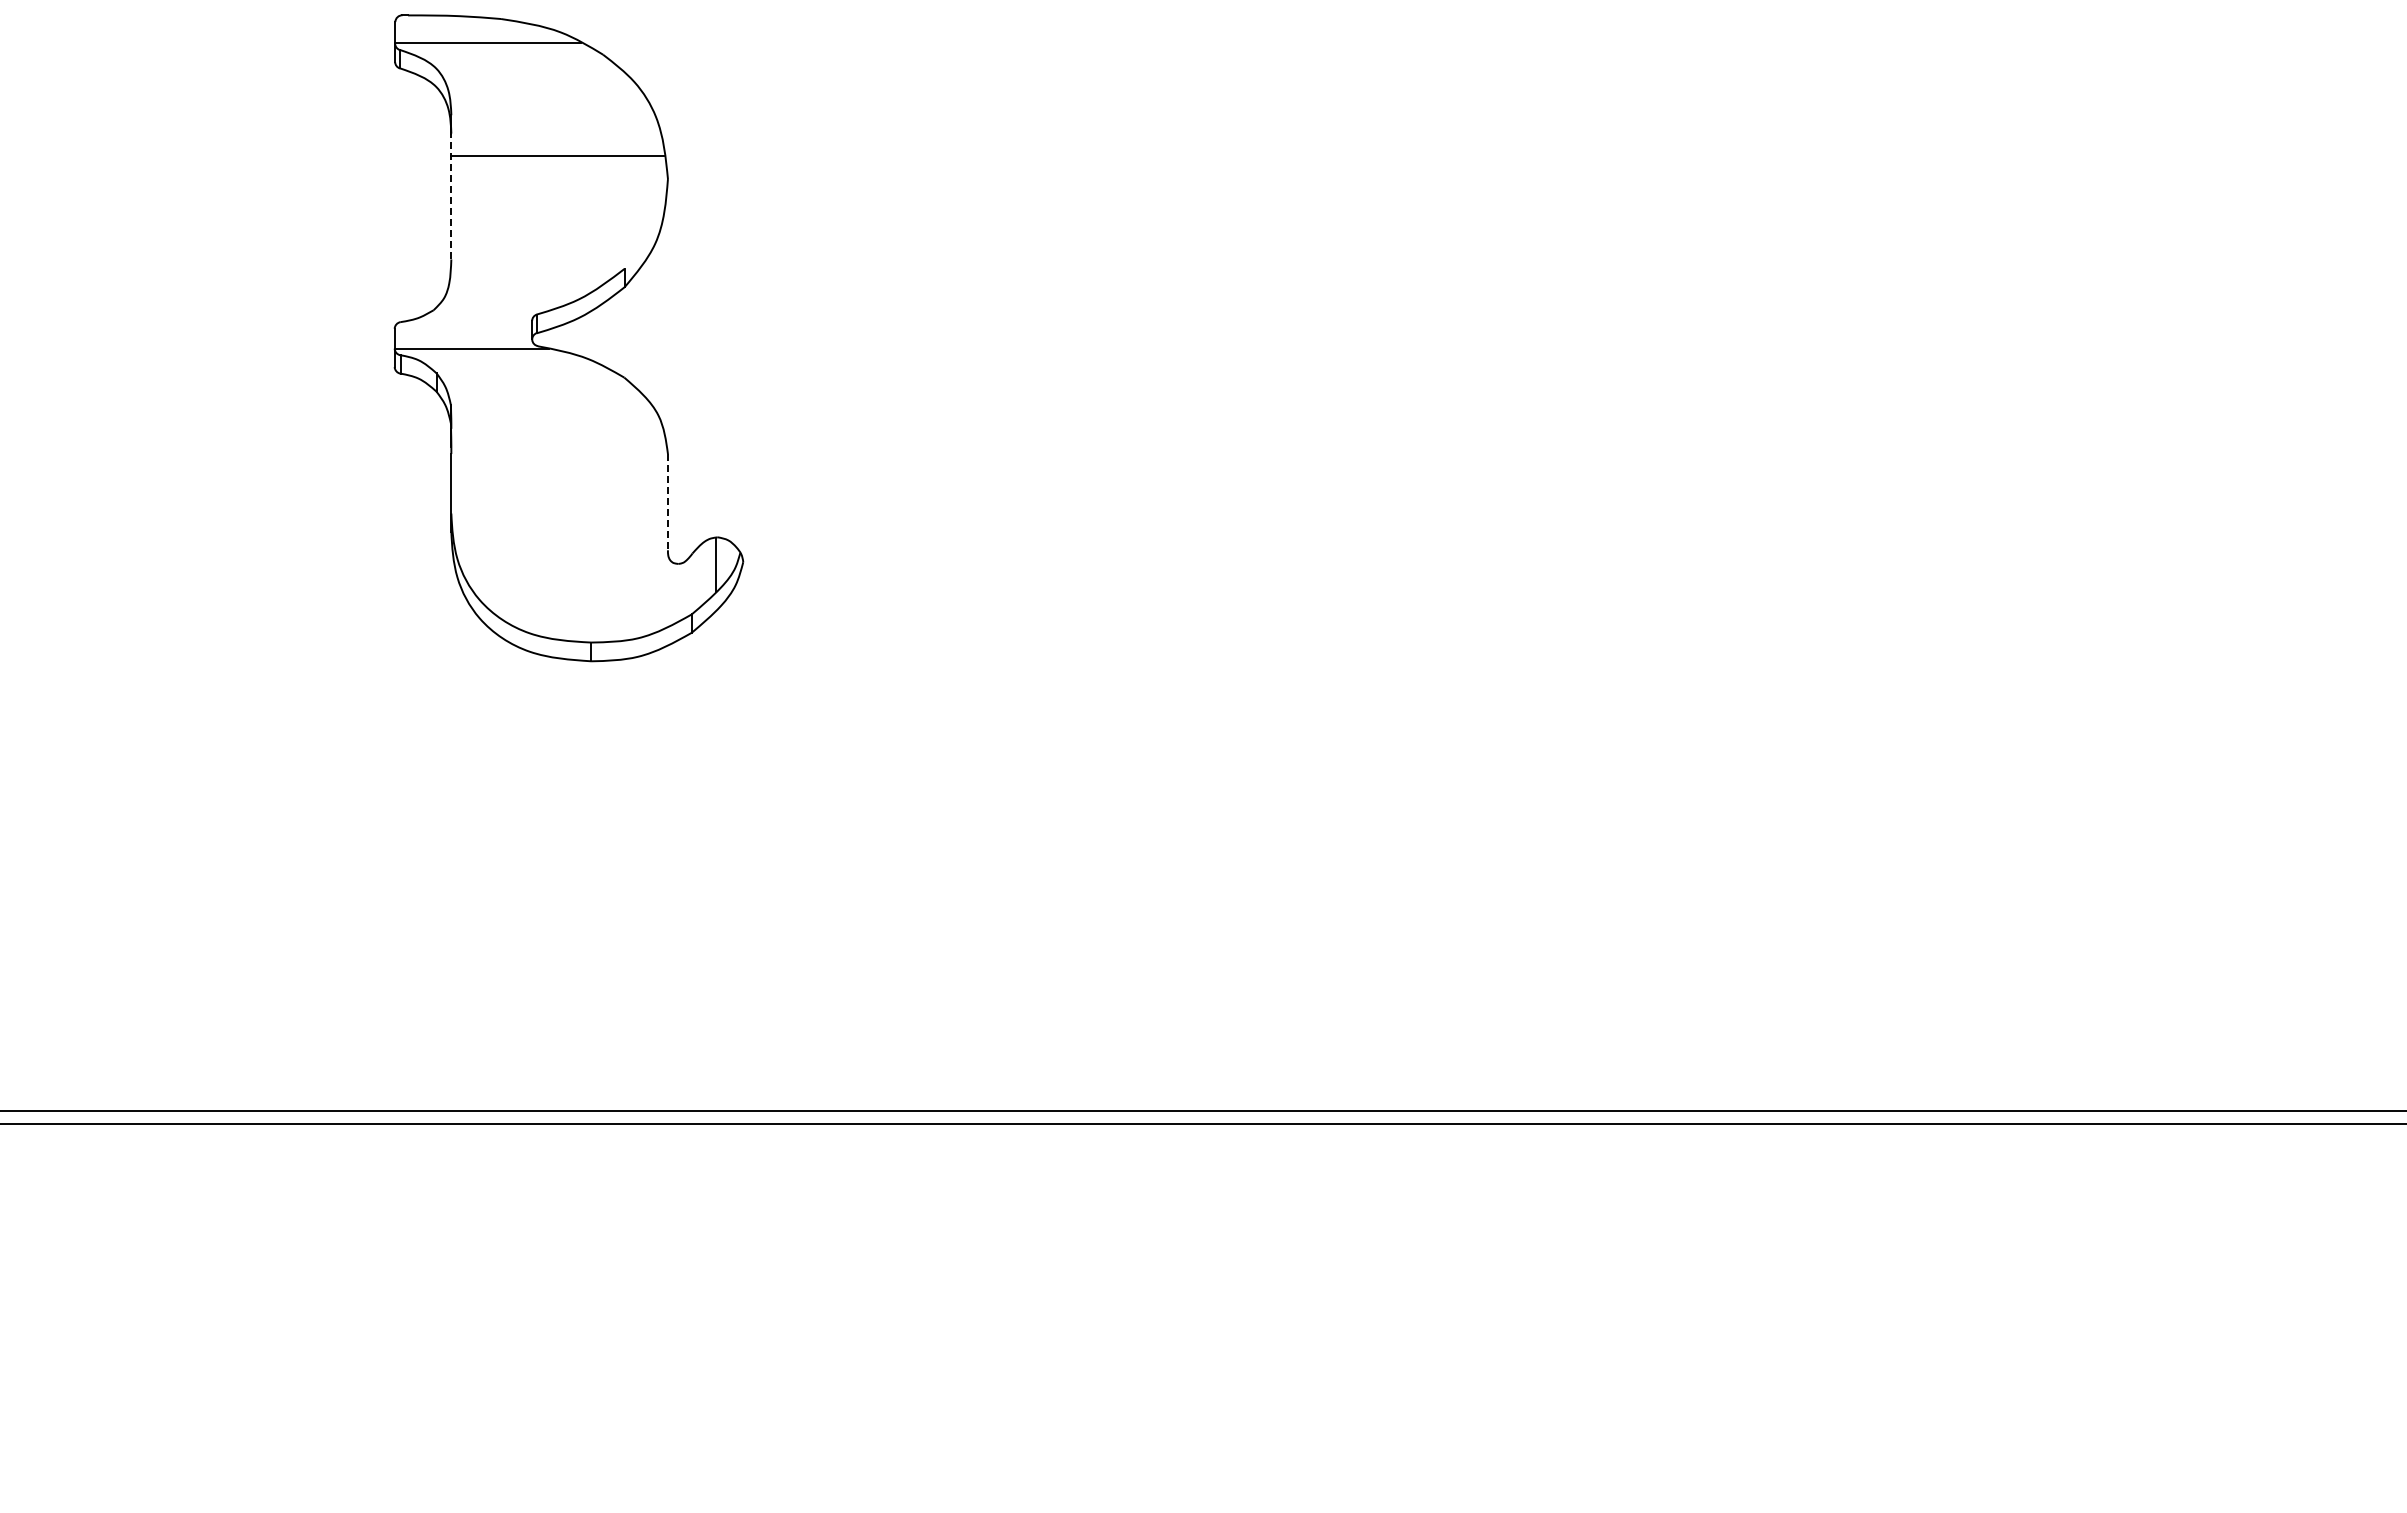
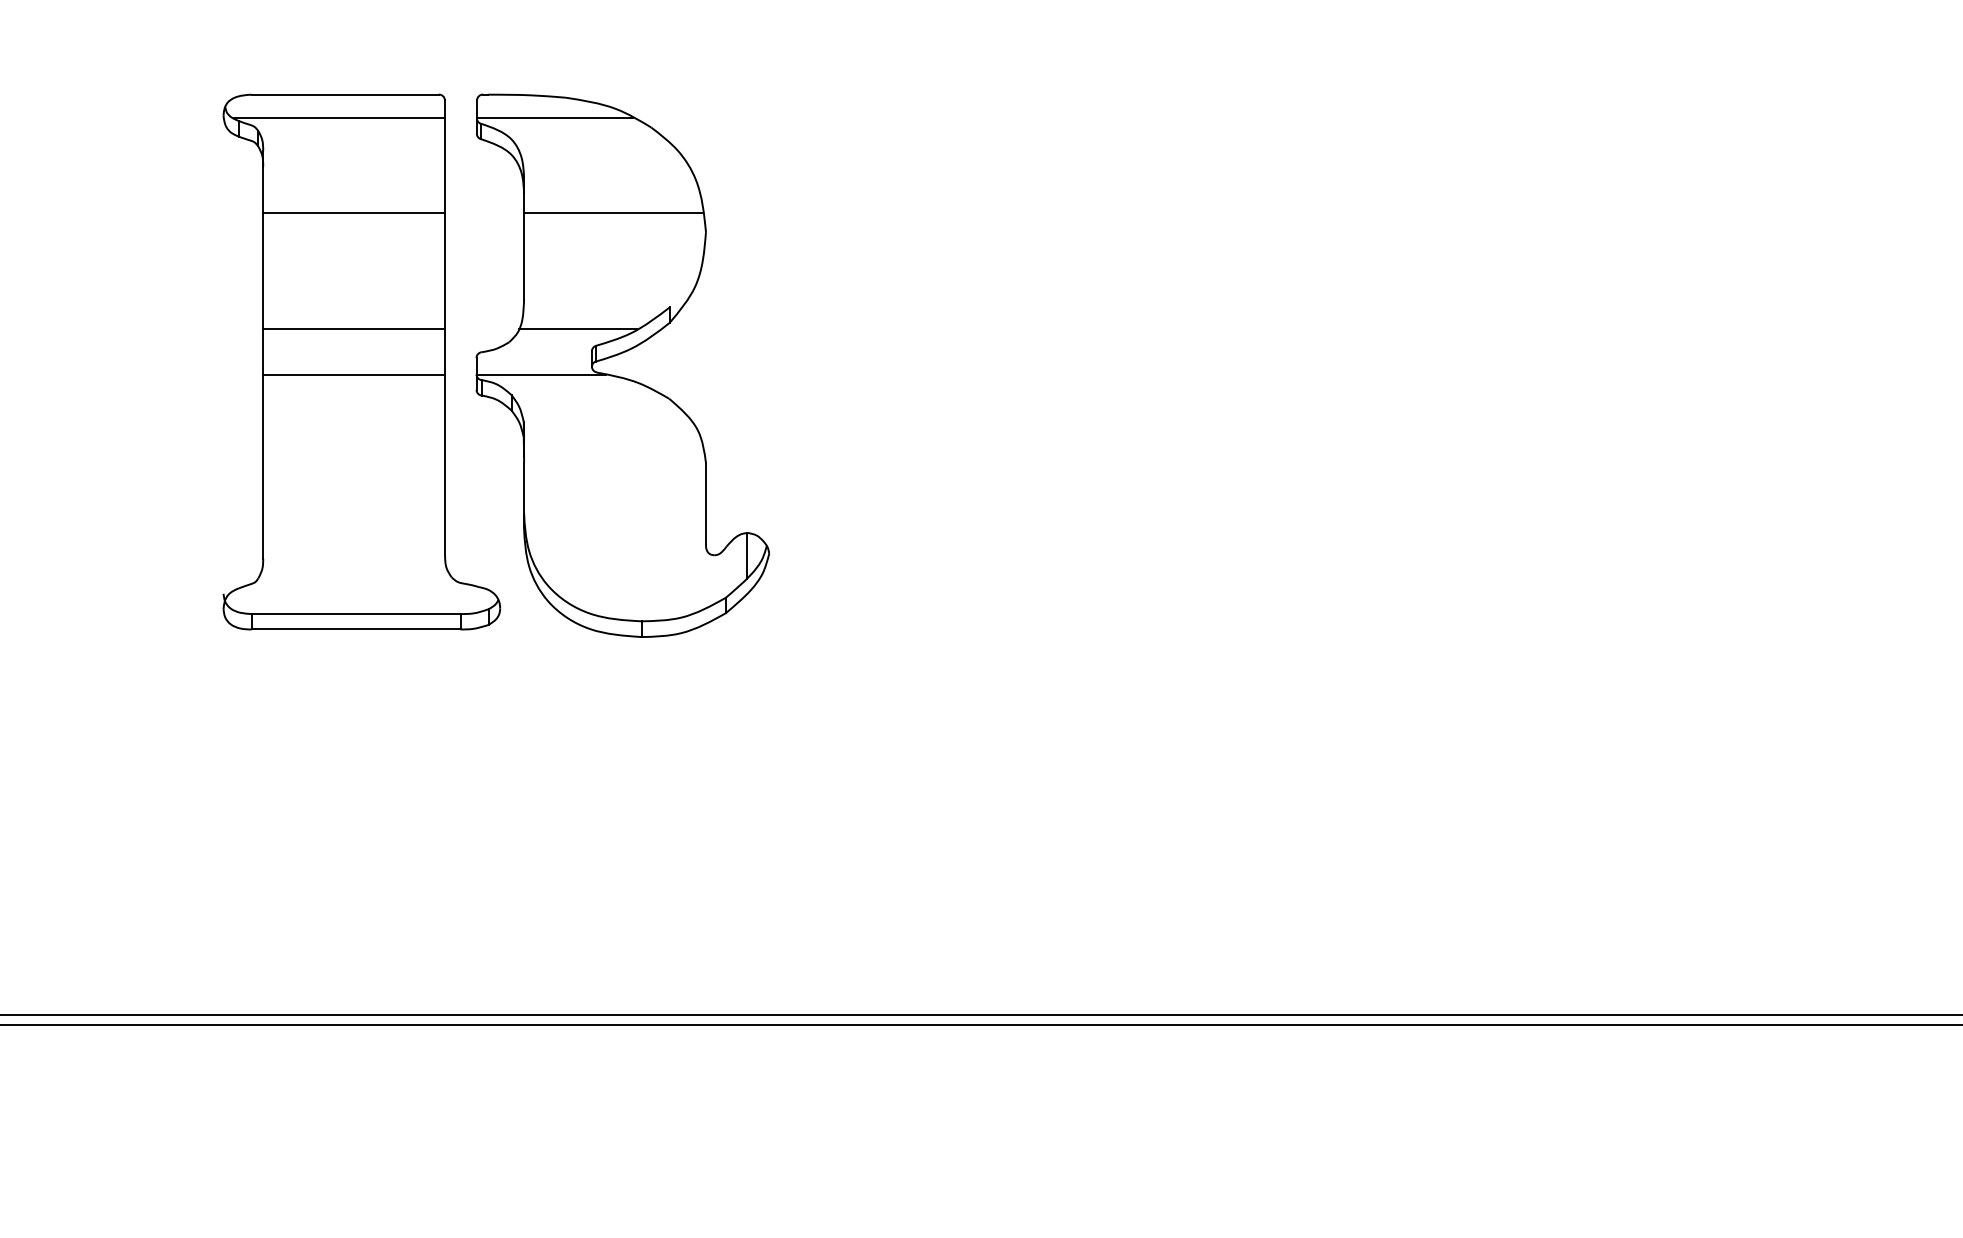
line: (451, 196) -> (524, 246), dashed -> solid
line: (515, 294) -> (577, 329), added
part: (257, 333) -> (361, 361), added
line: (667, 502) -> (705, 503), dashed -> solid

